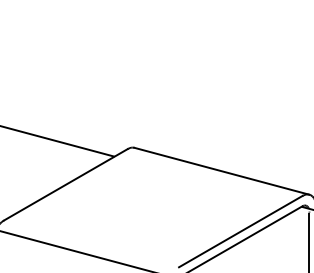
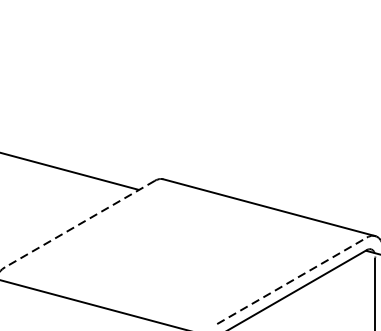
line: (65, 185) -> (79, 224), solid -> dashed
line: (241, 231) -> (292, 280), solid -> dashed

